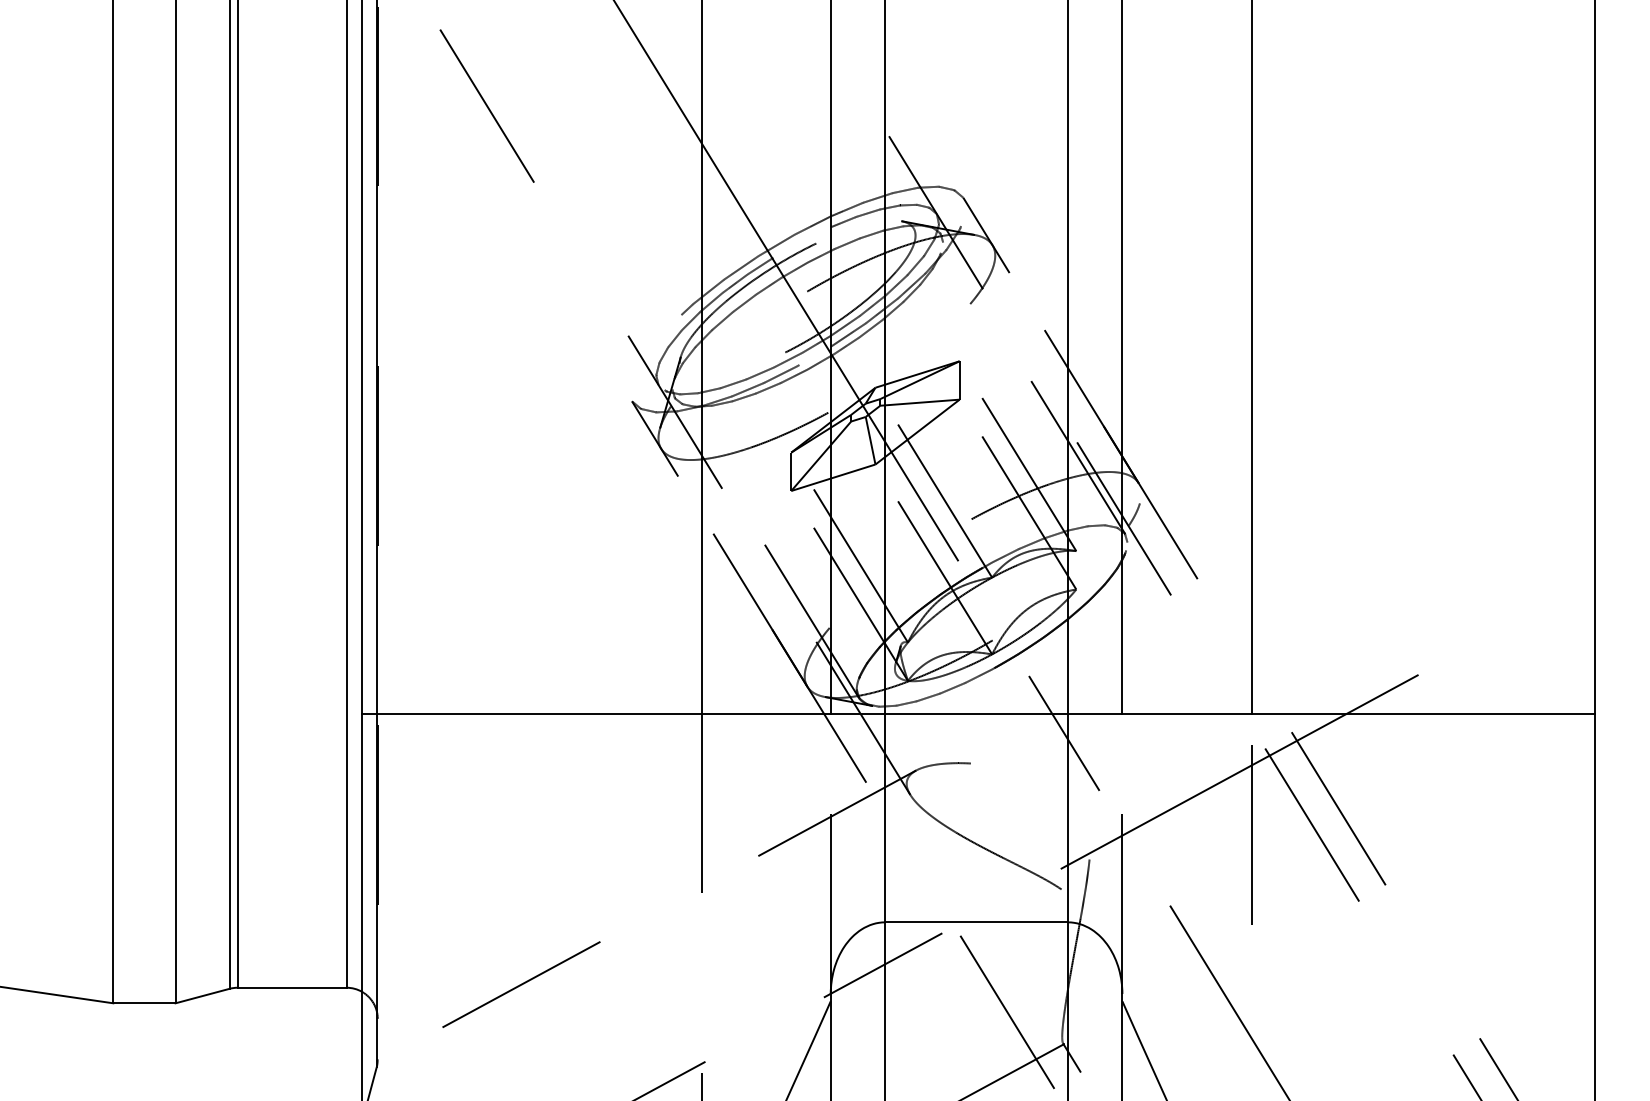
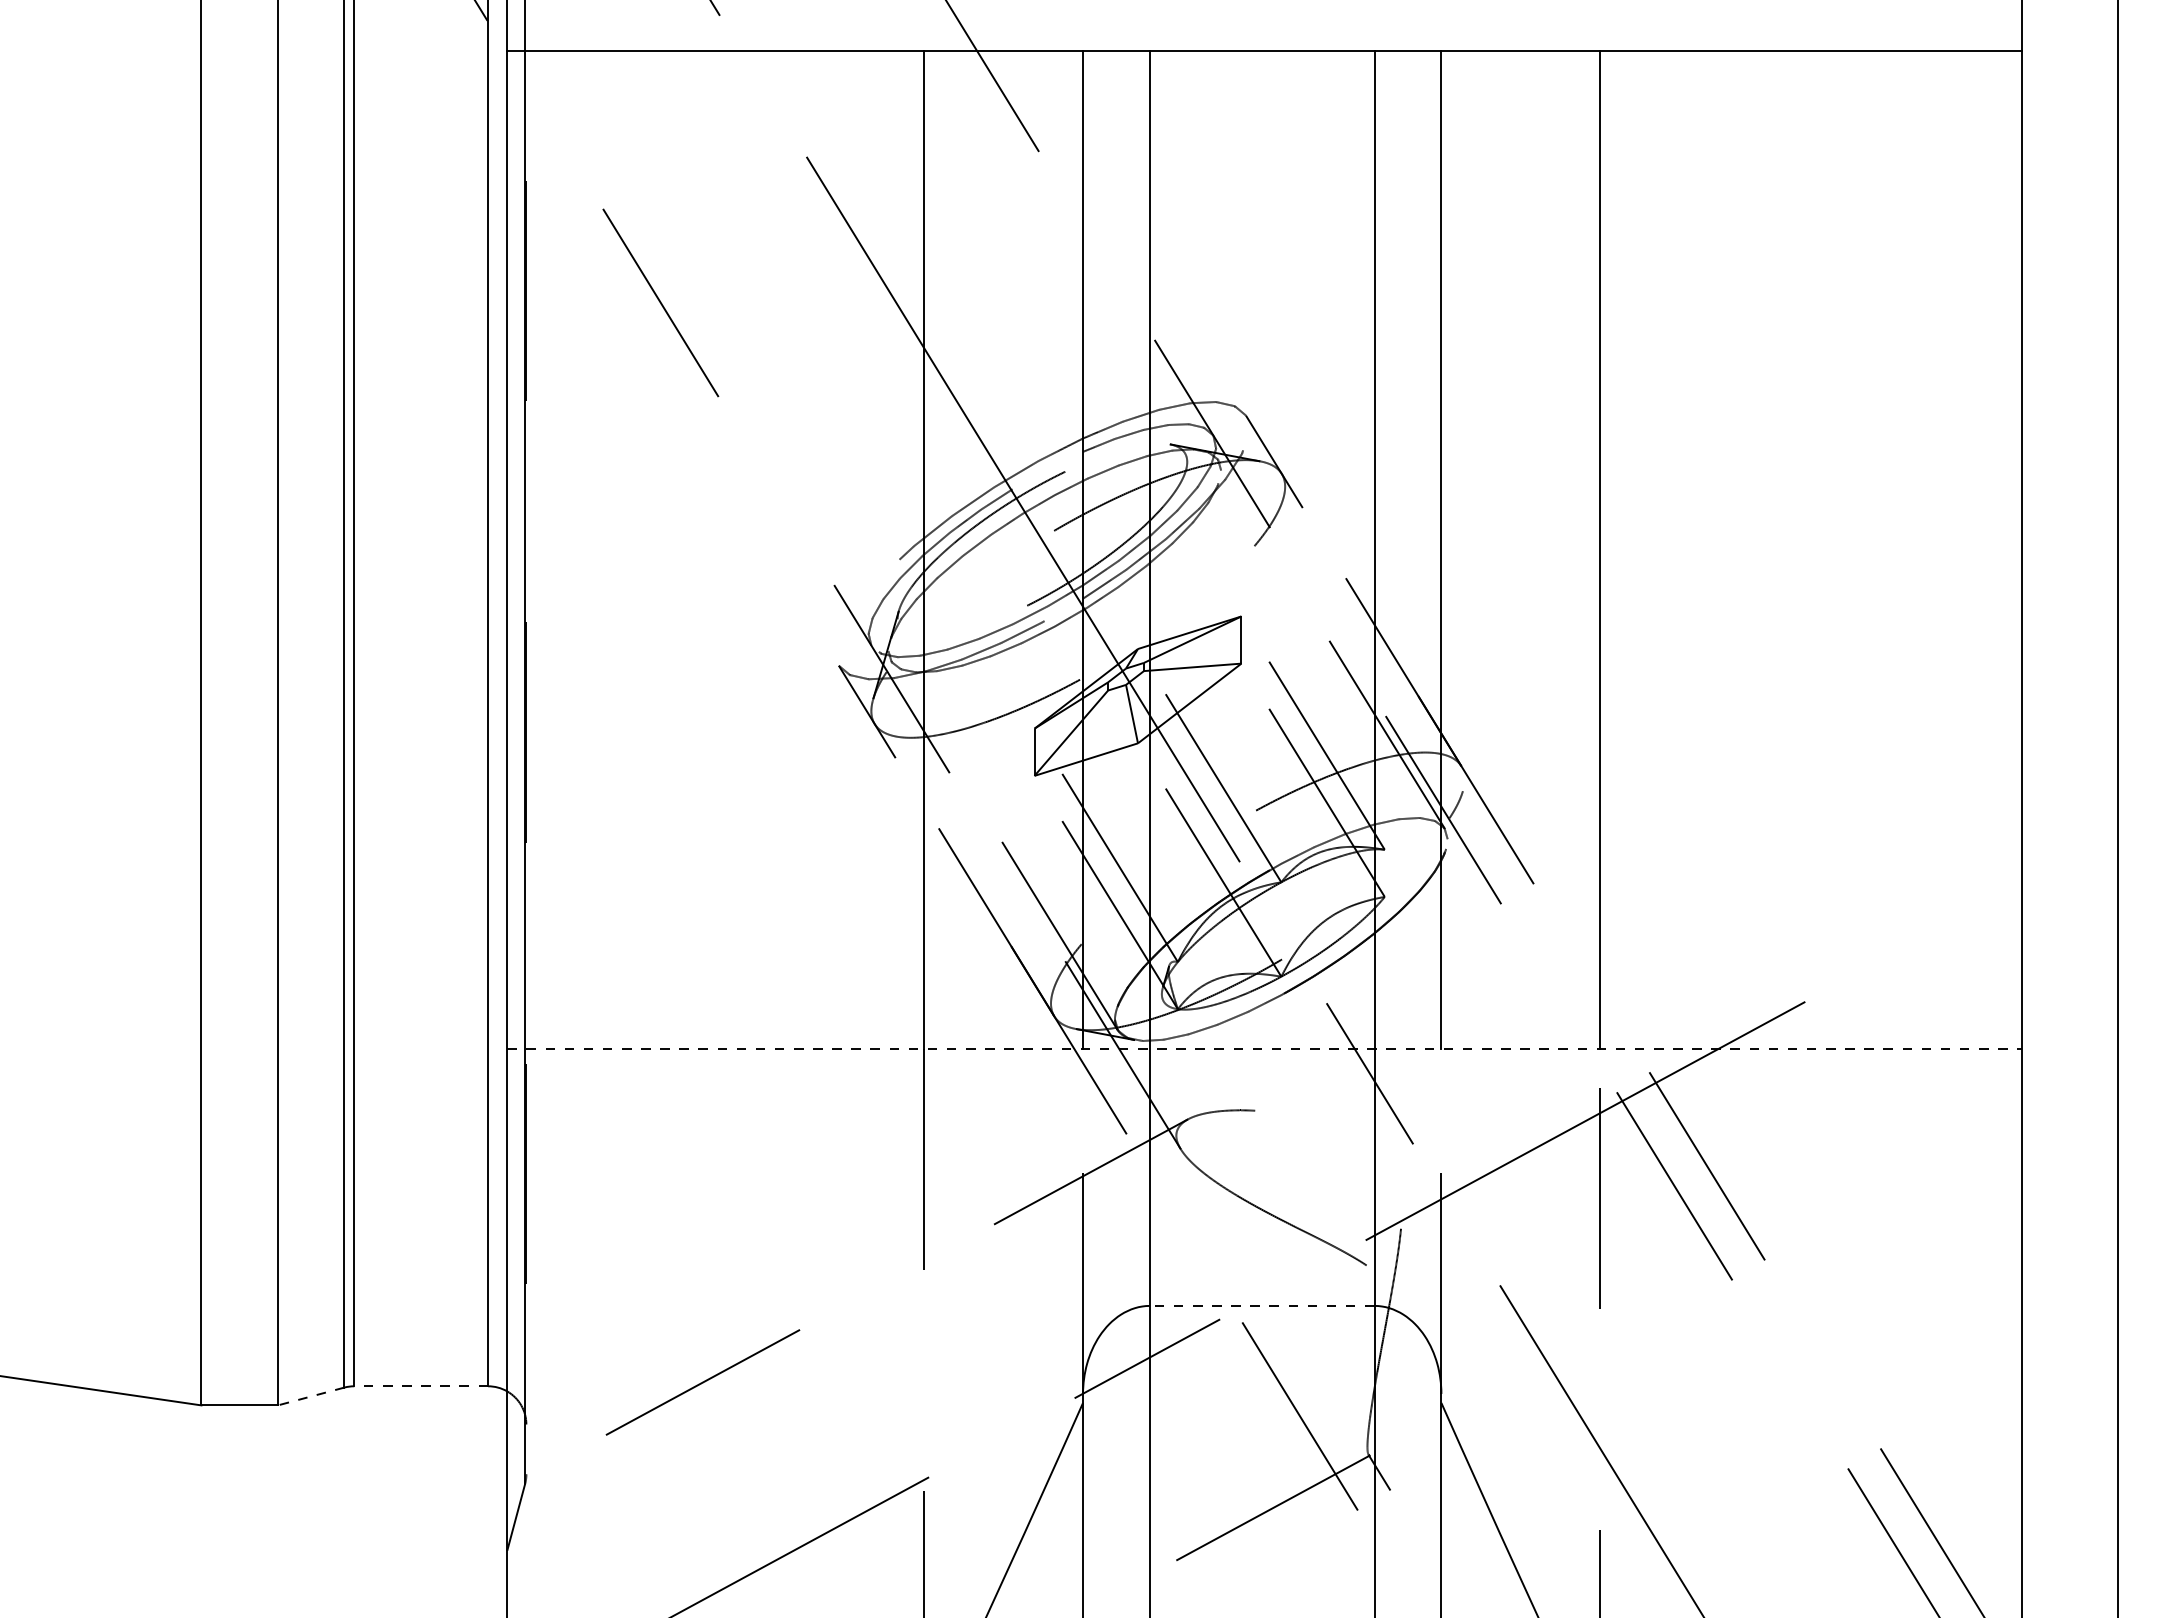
line: (979, 713) -> (1265, 1049), solid -> dashed
line: (975, 922) -> (1261, 1305), solid -> dashed
line: (292, 987) -> (421, 1386), solid -> dashed
line: (202, 996) -> (310, 1396), solid -> dashed

